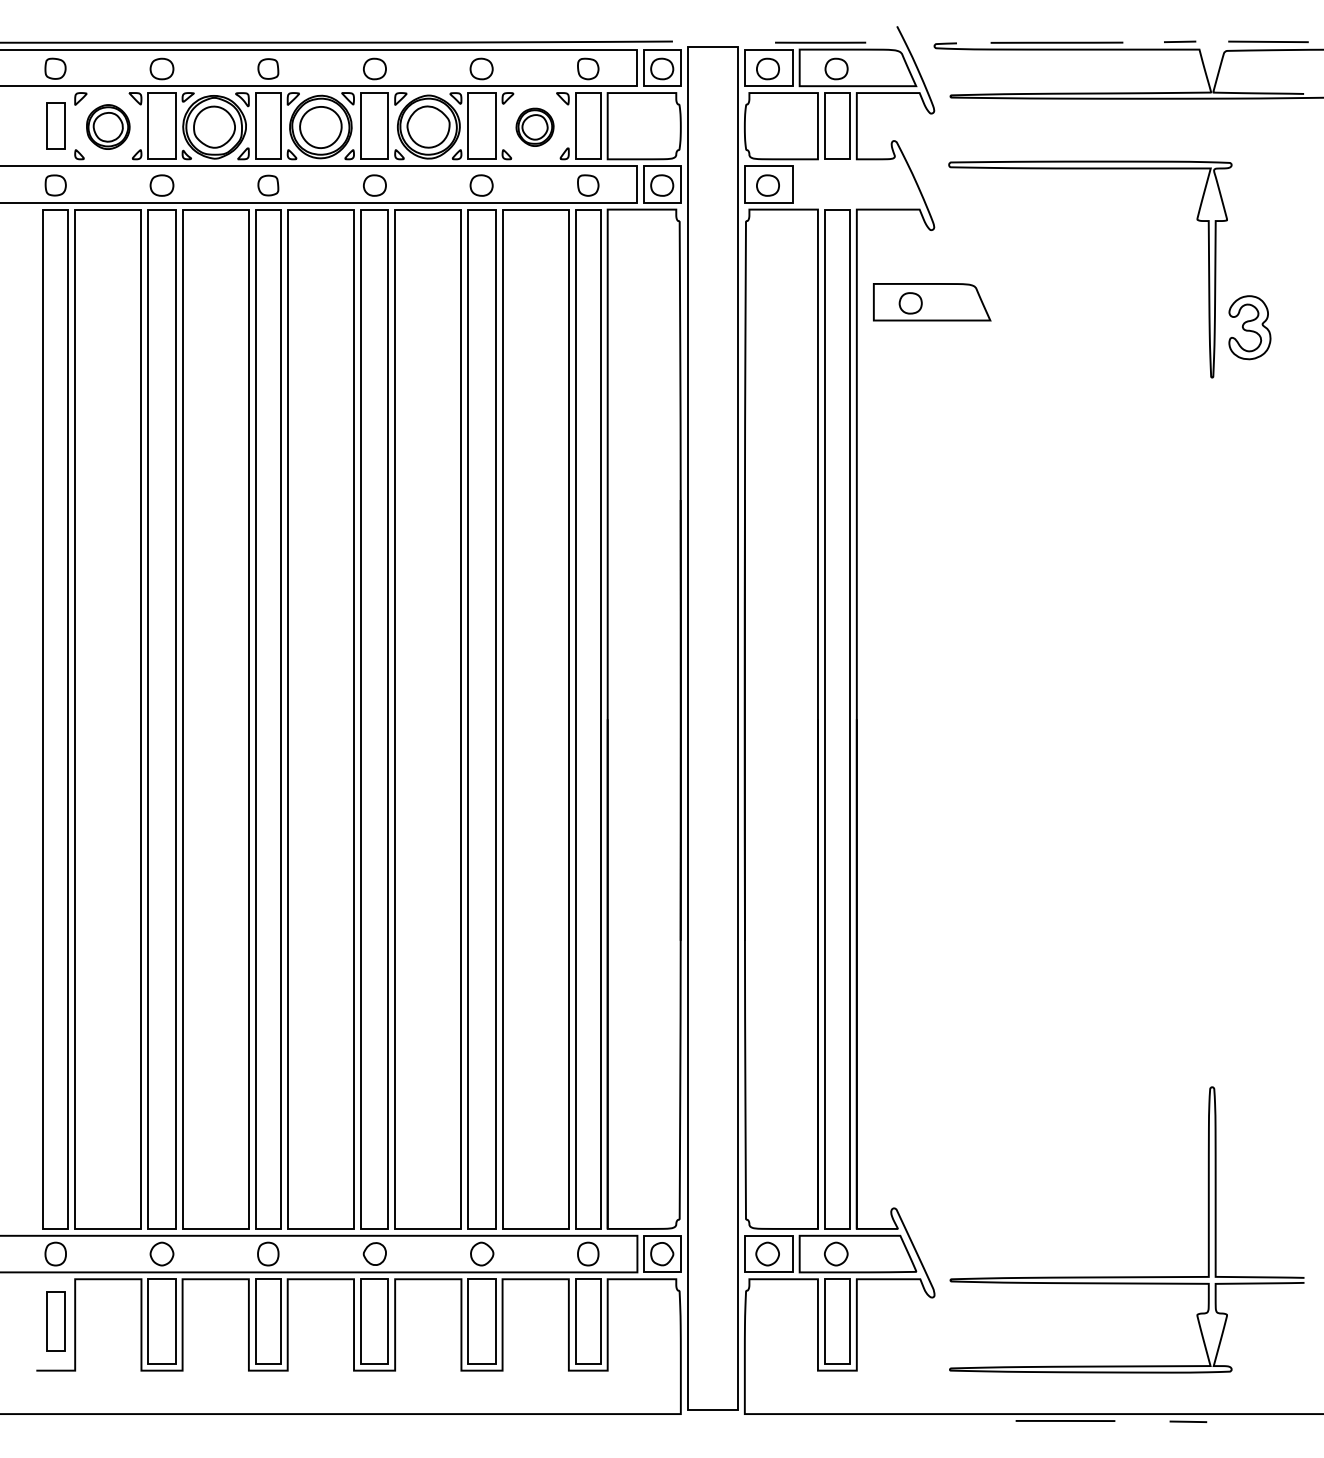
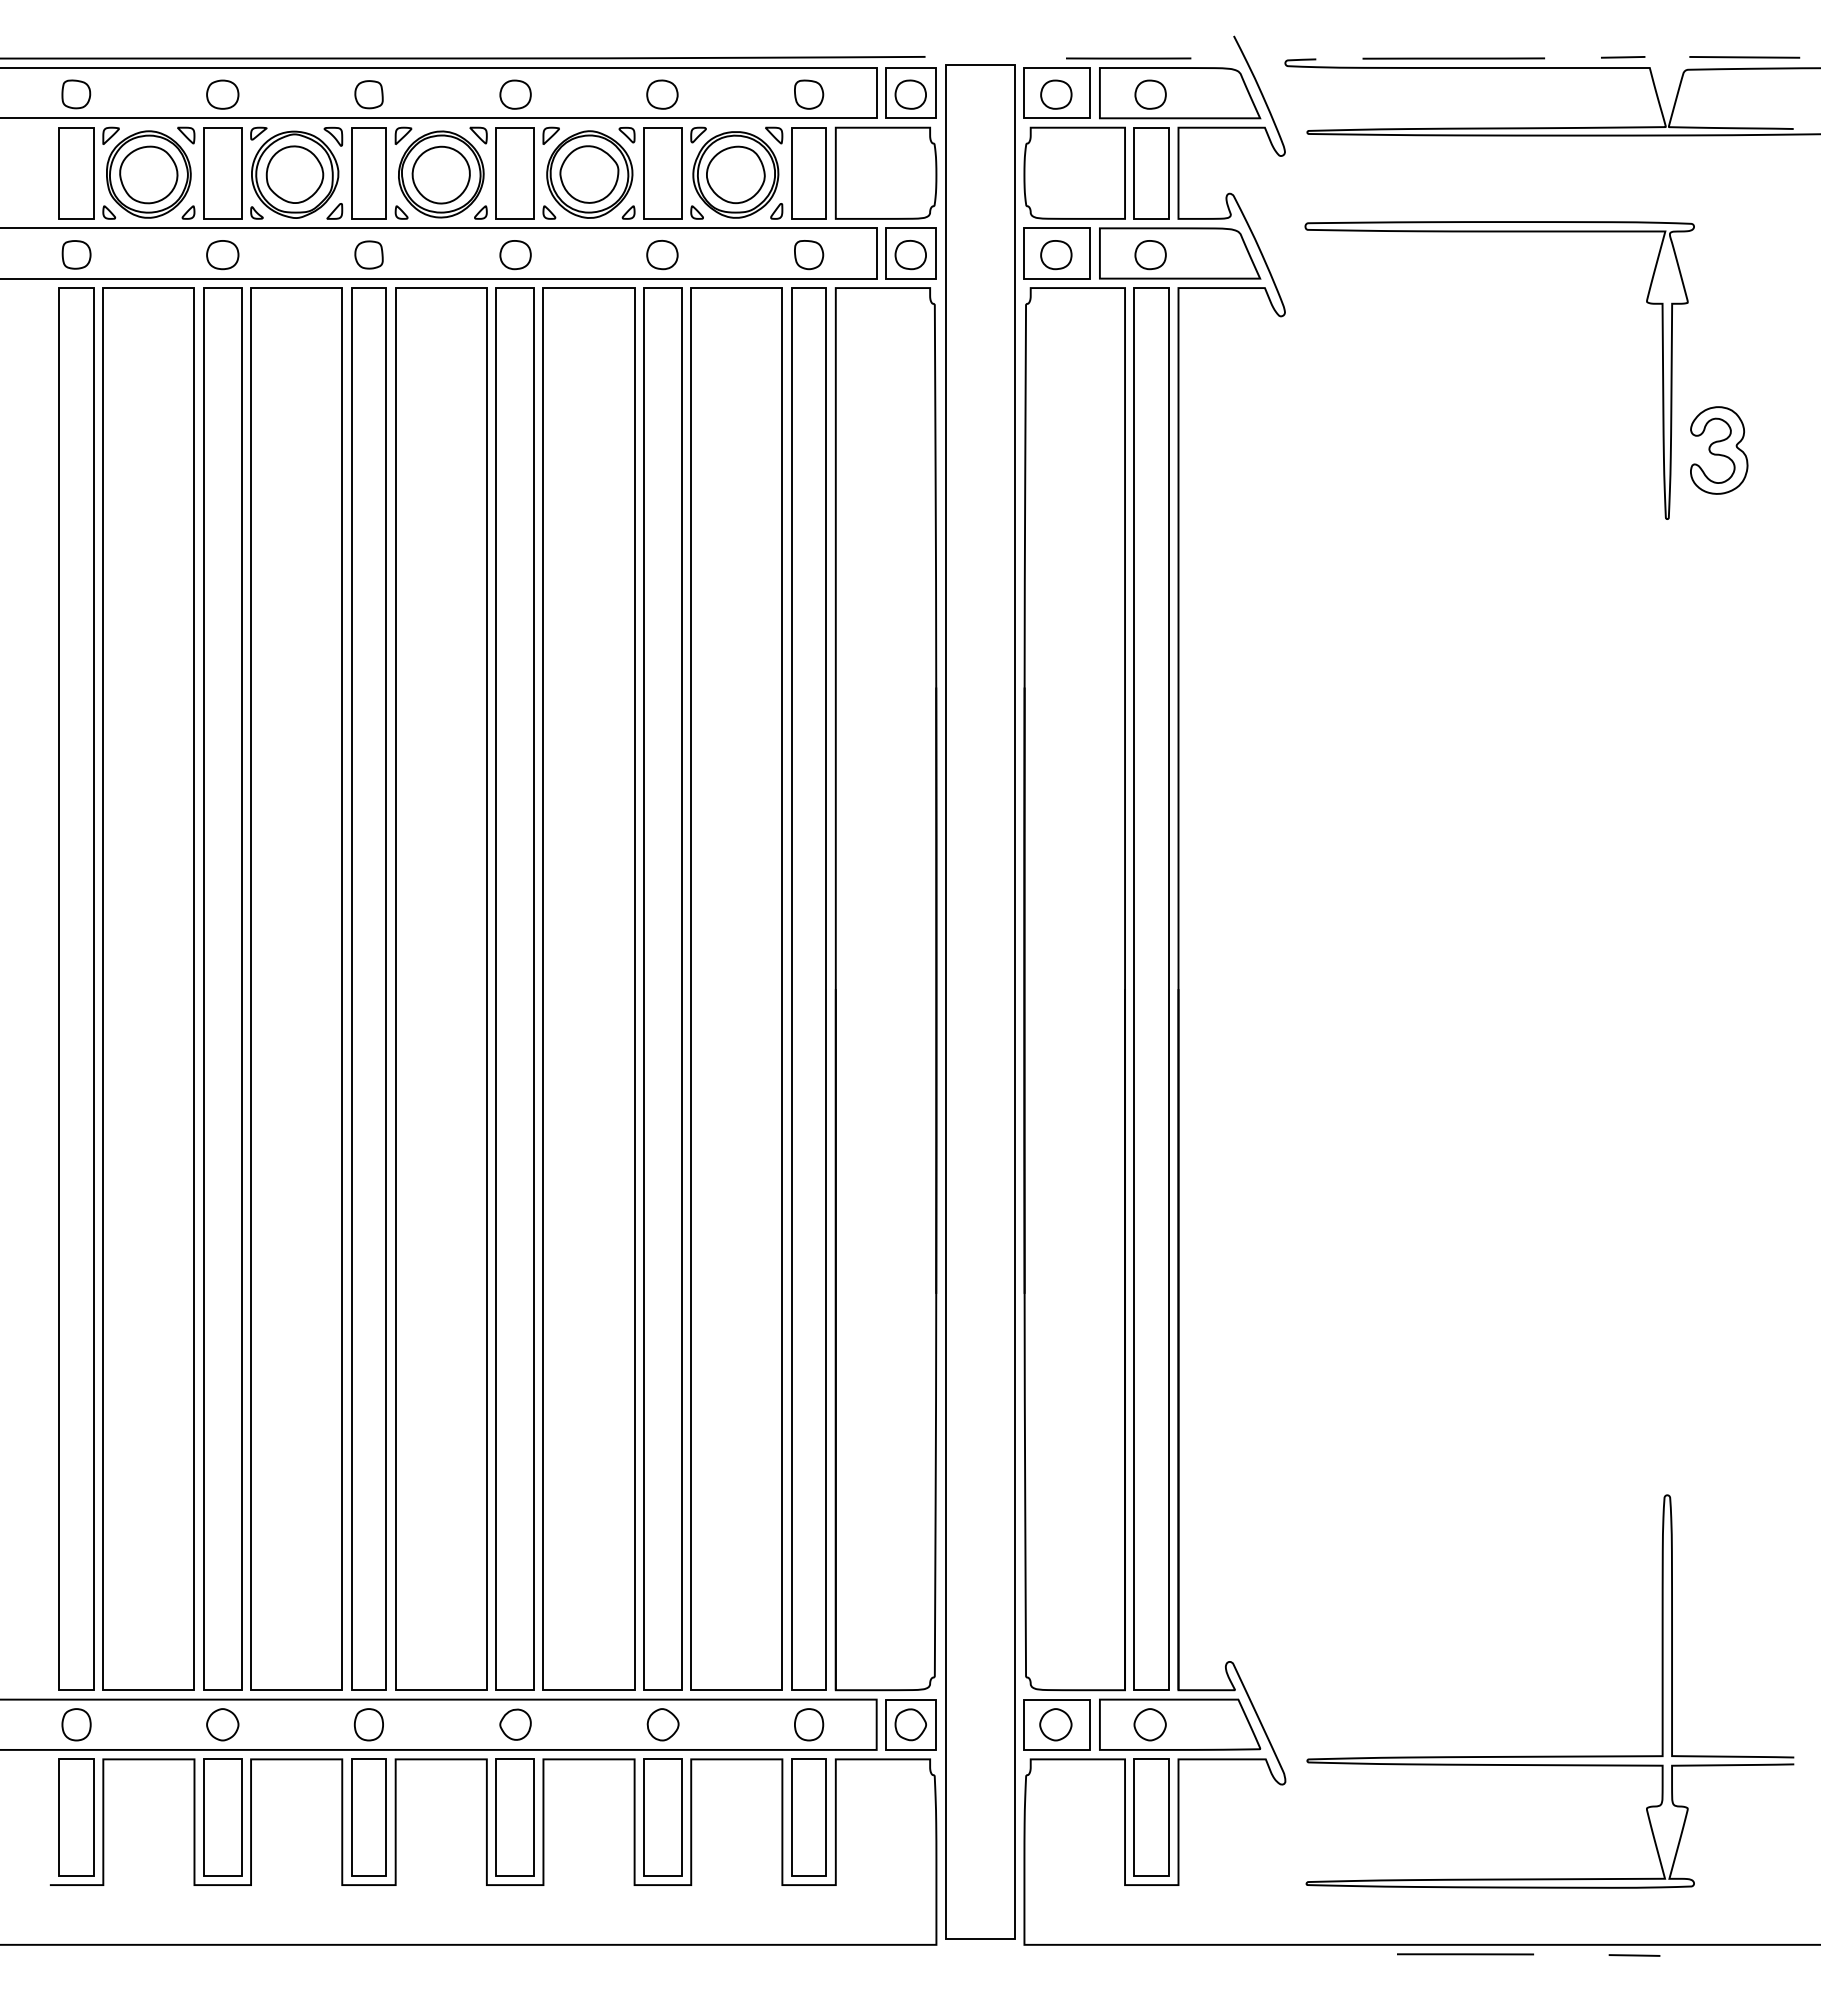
part: (55, 126) -> (76, 173), size x1.43
part: (108, 127) -> (148, 174), size x1.43
part: (534, 127) -> (735, 174), size x1.67
part: (932, 302) -> (1180, 253), moved
part: (55, 1321) -> (76, 1817), size x1.43

